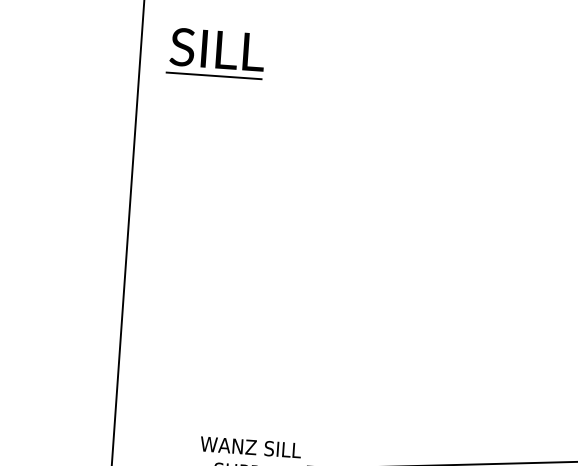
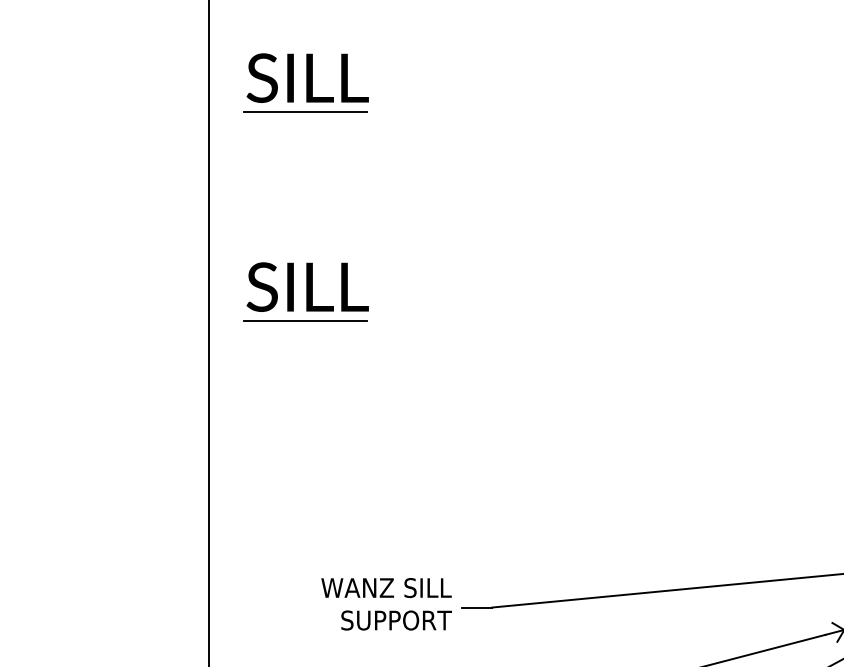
part: (204, 214) -> (305, 291), added

